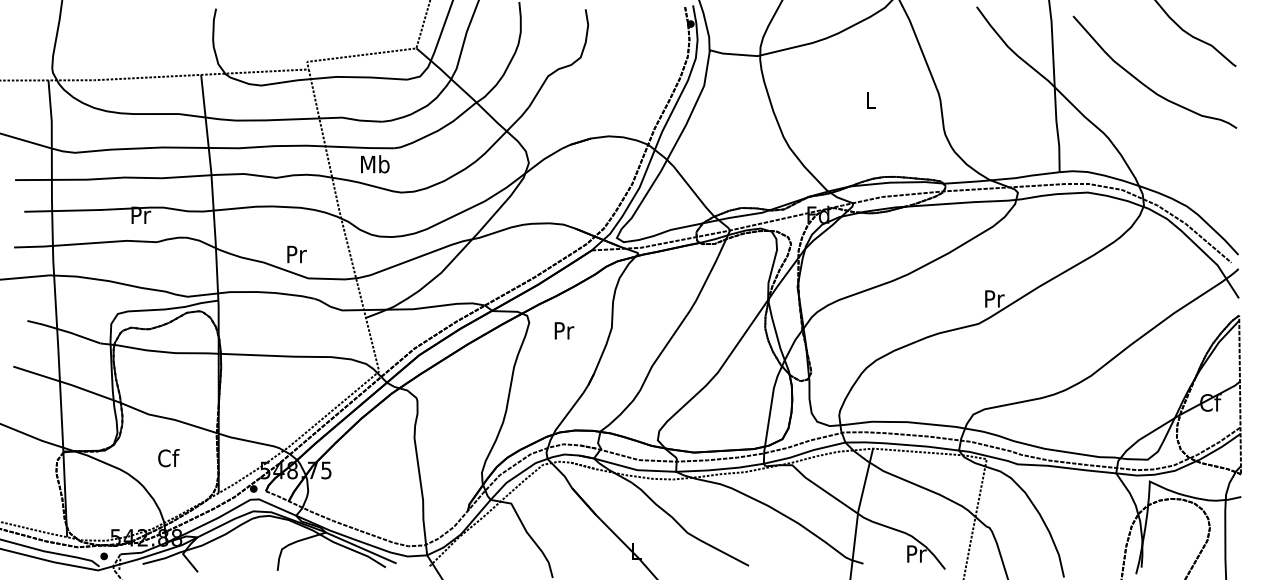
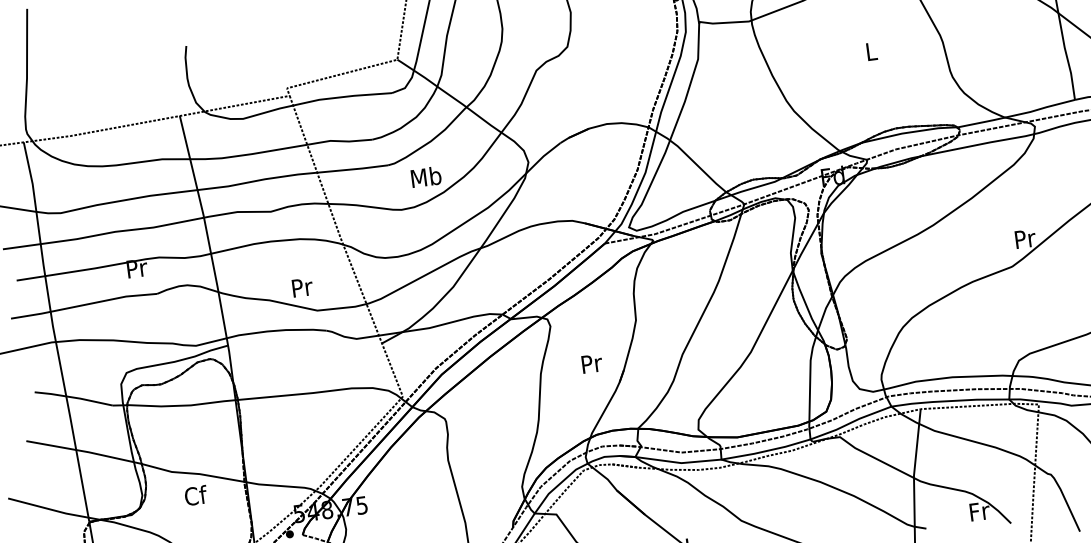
text: (375, 164) -> (426, 177), moved
text: (564, 330) -> (592, 363), moved
text: (168, 458) -> (195, 496), moved
text: (916, 553) -> (979, 510), Pr -> Fr

